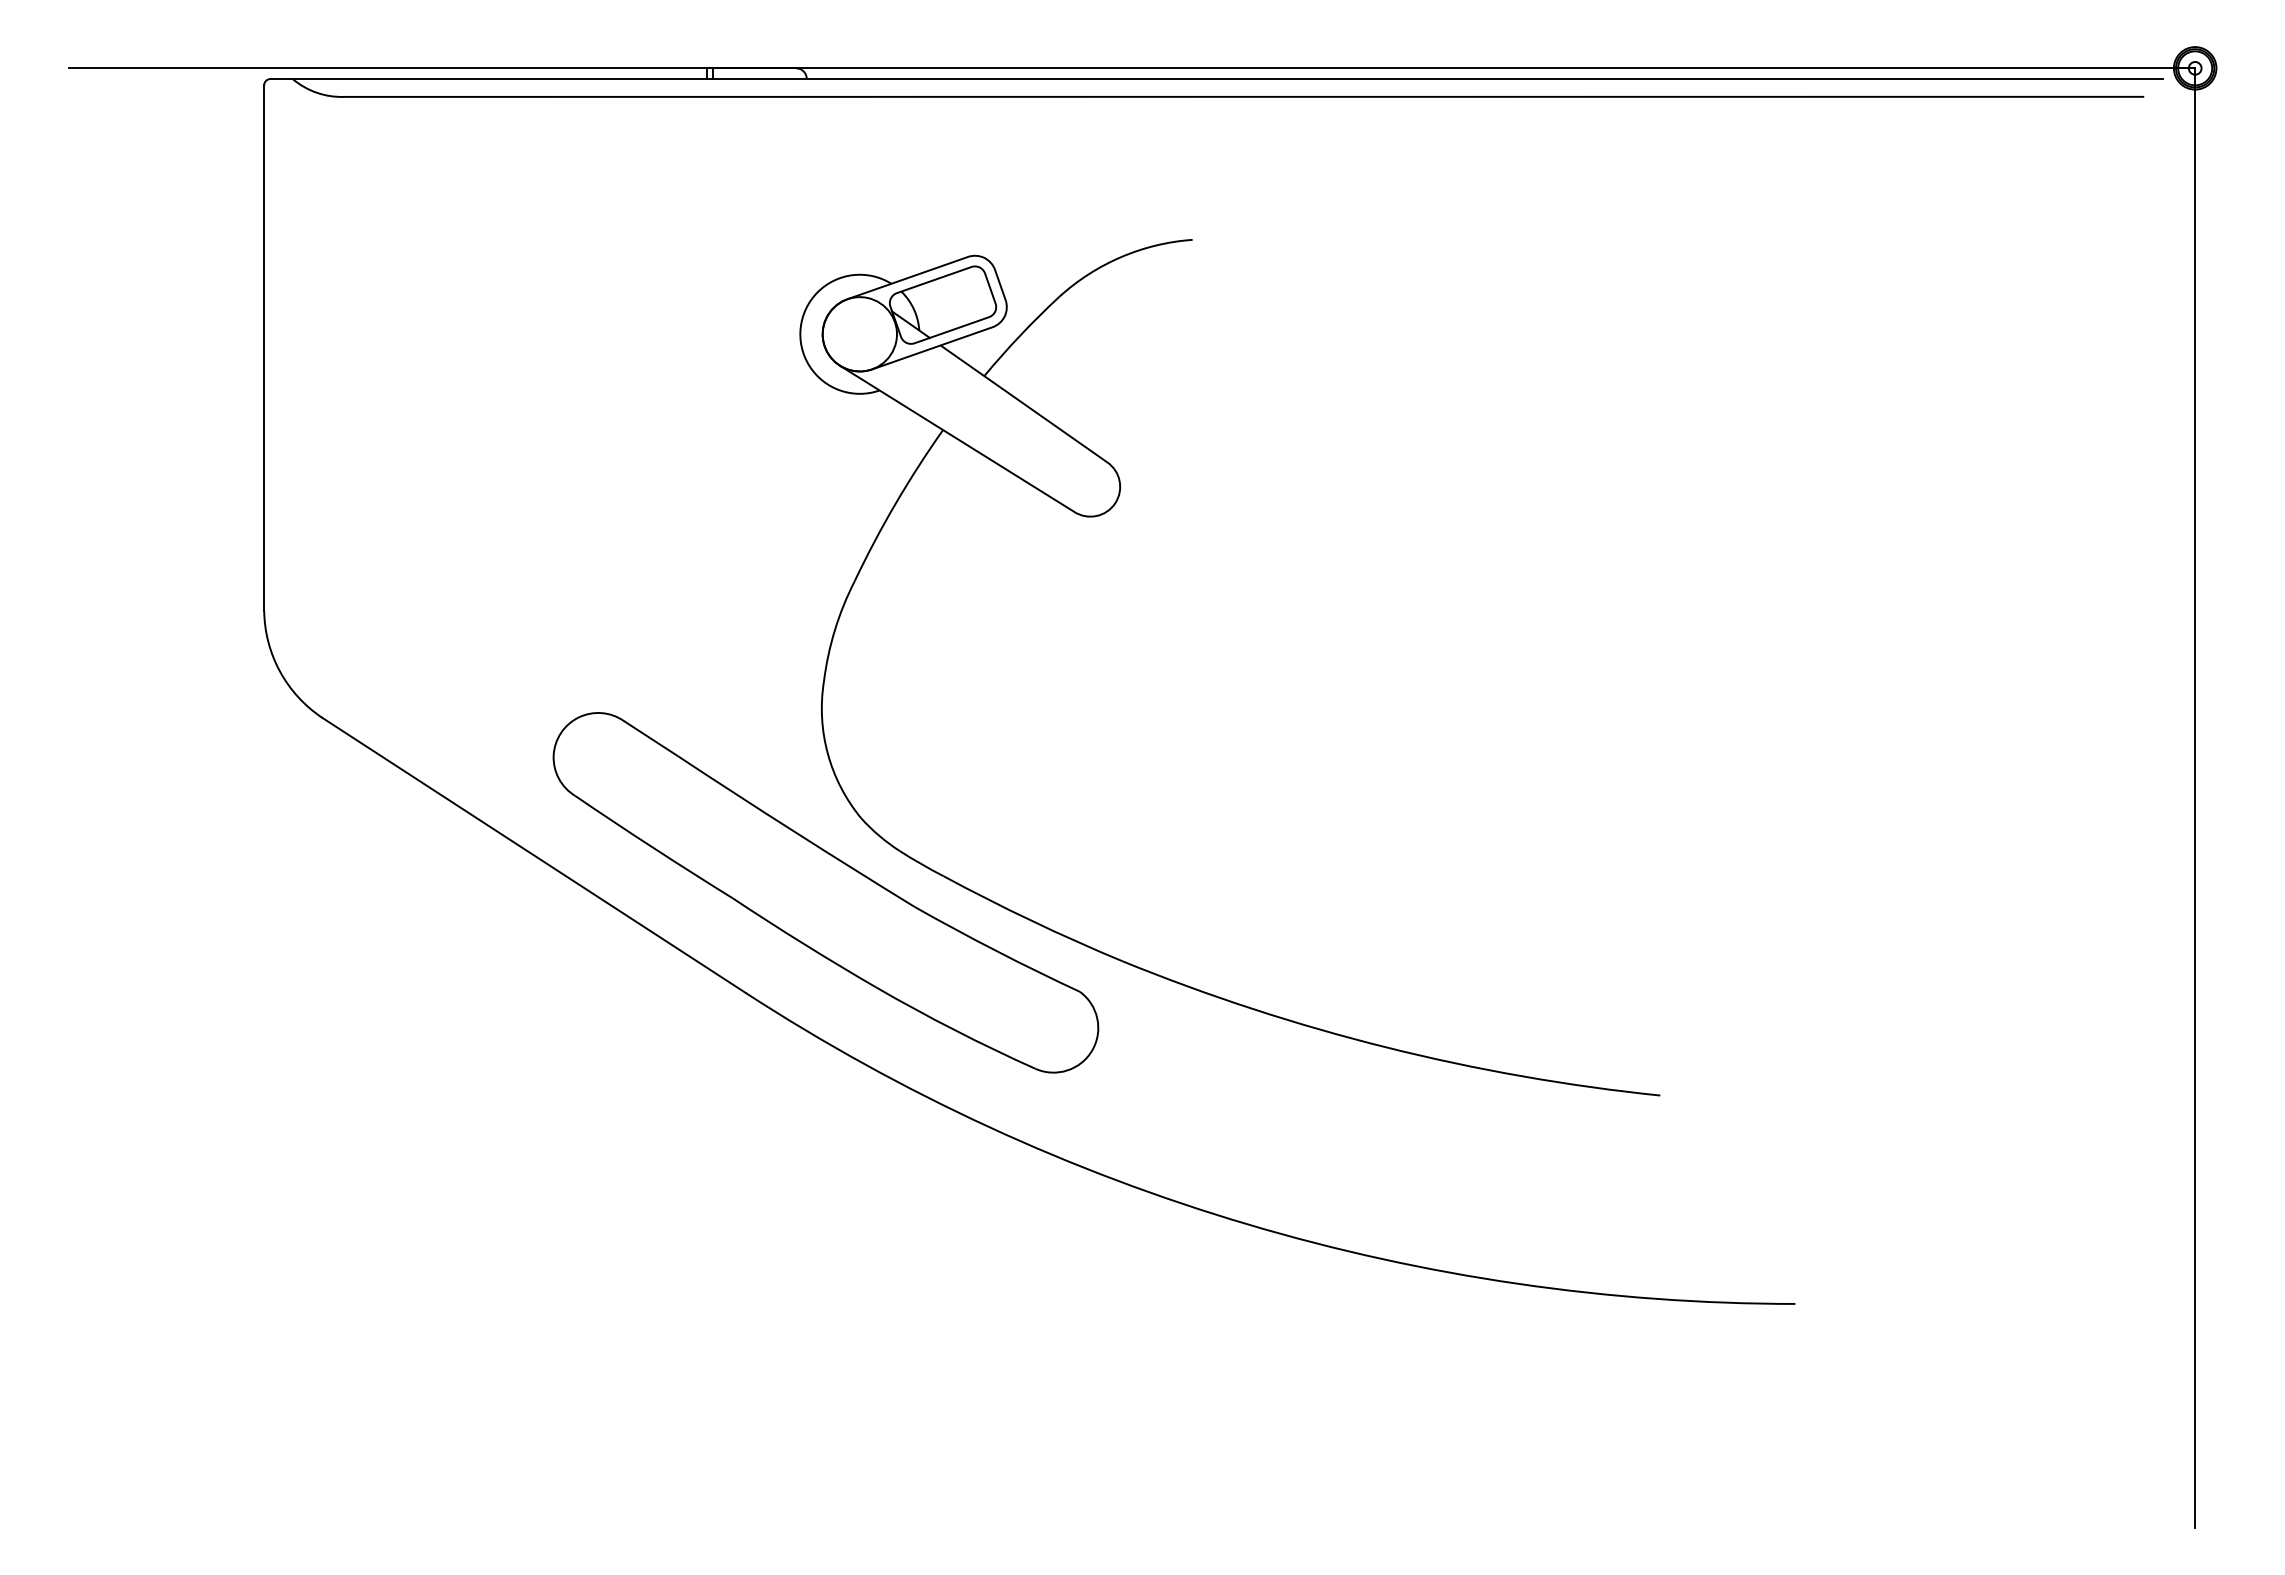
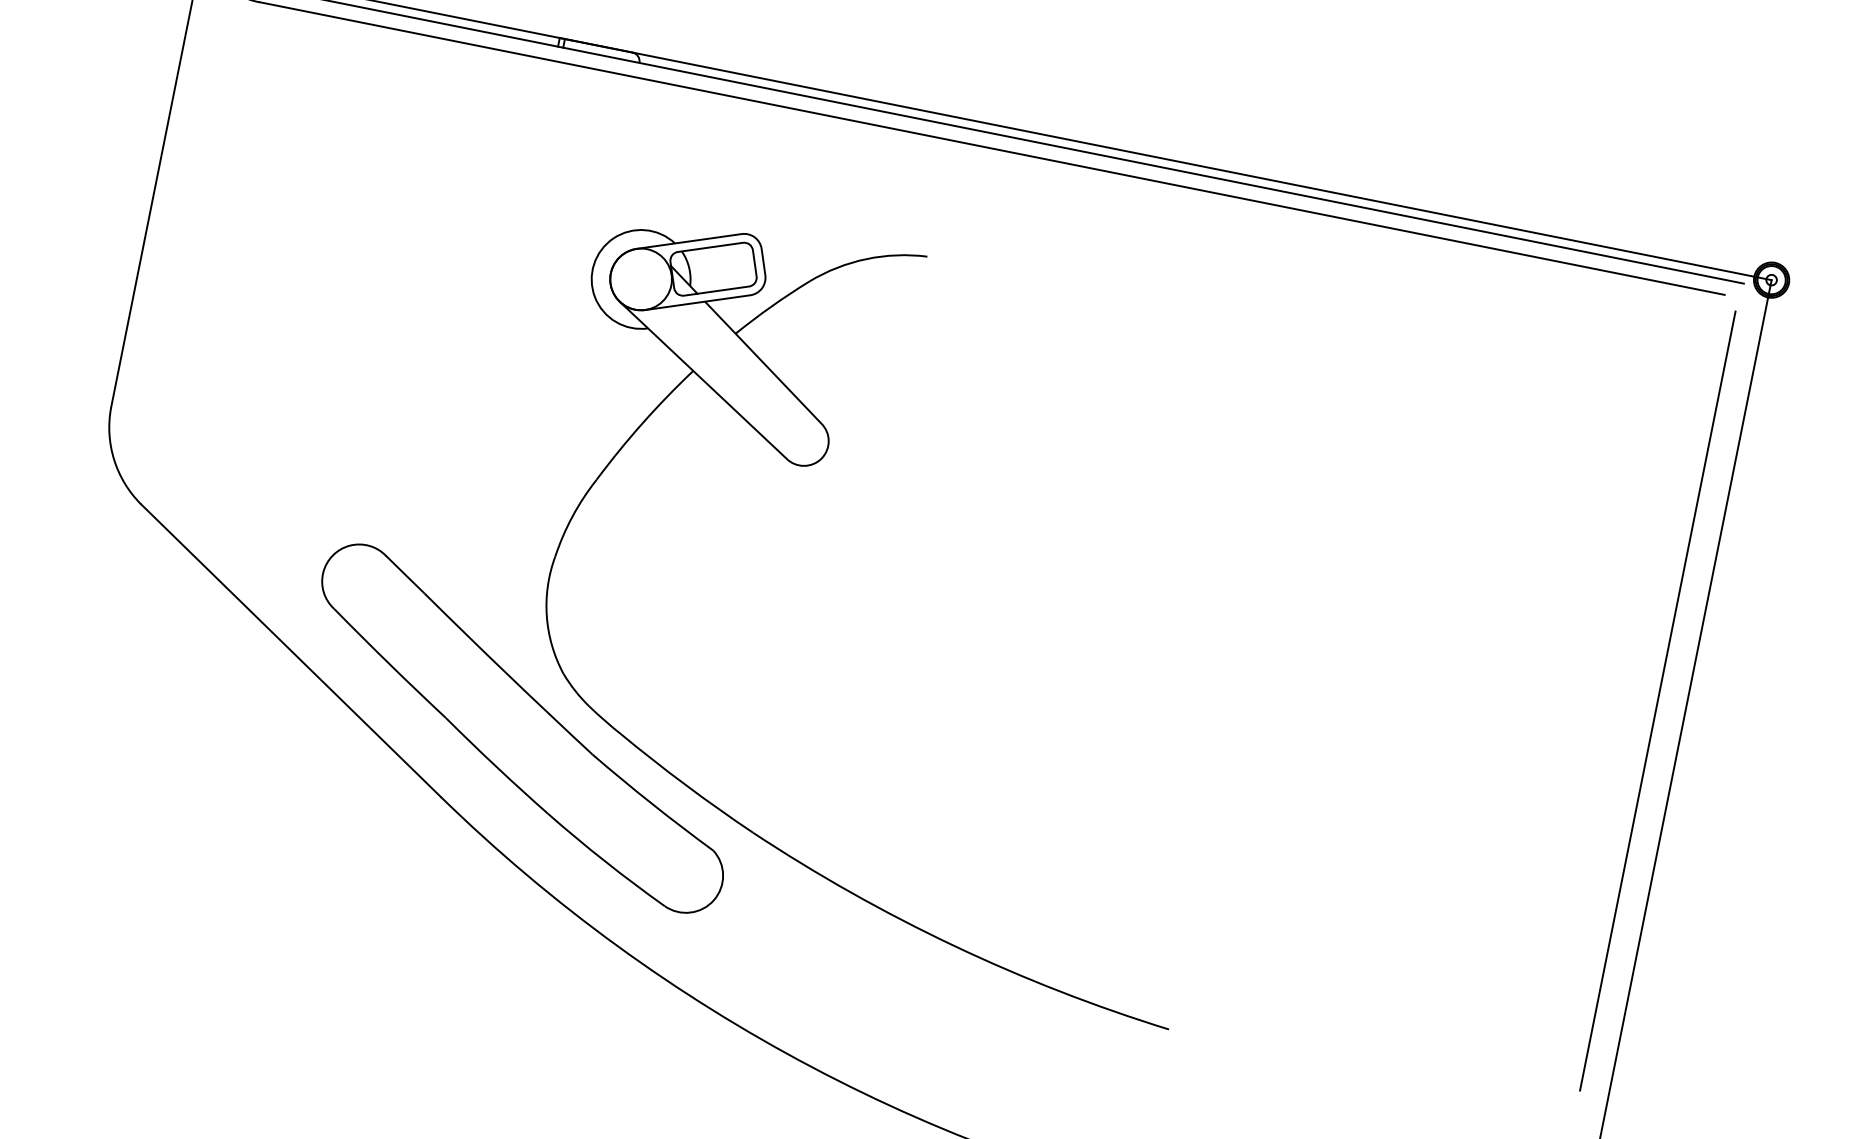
line: (2159, 591) -> (1657, 700), added

